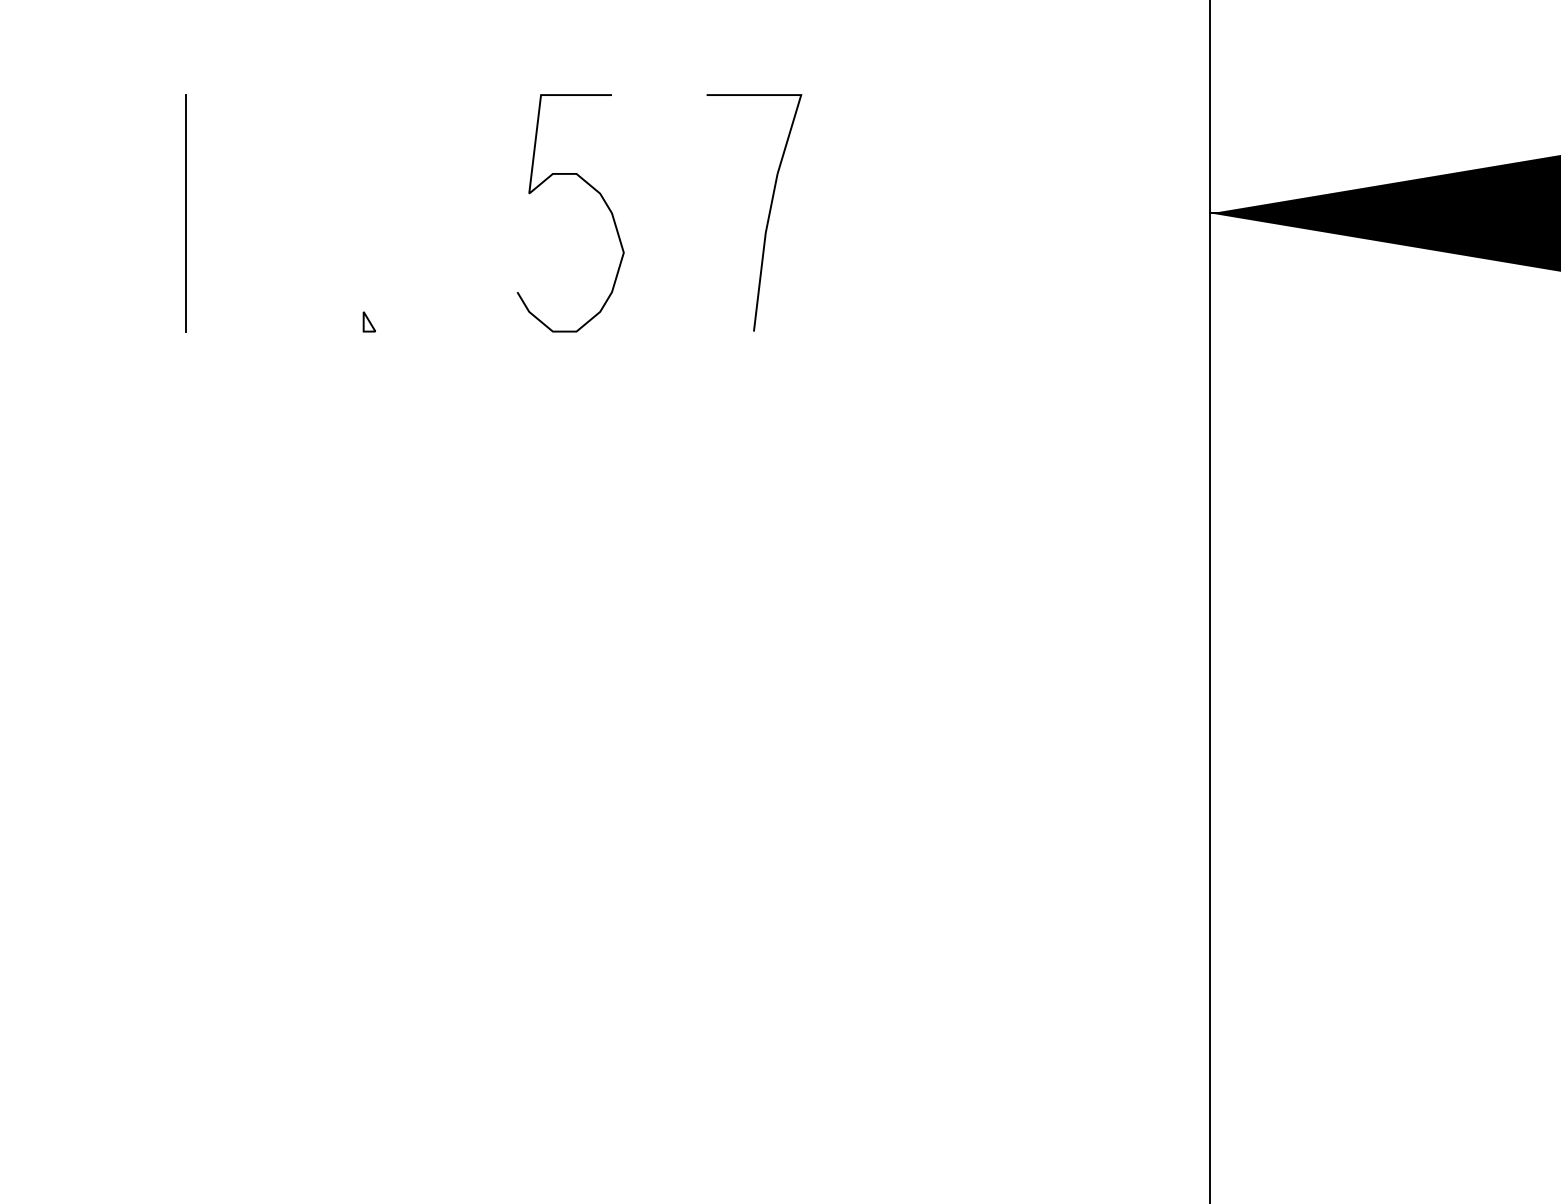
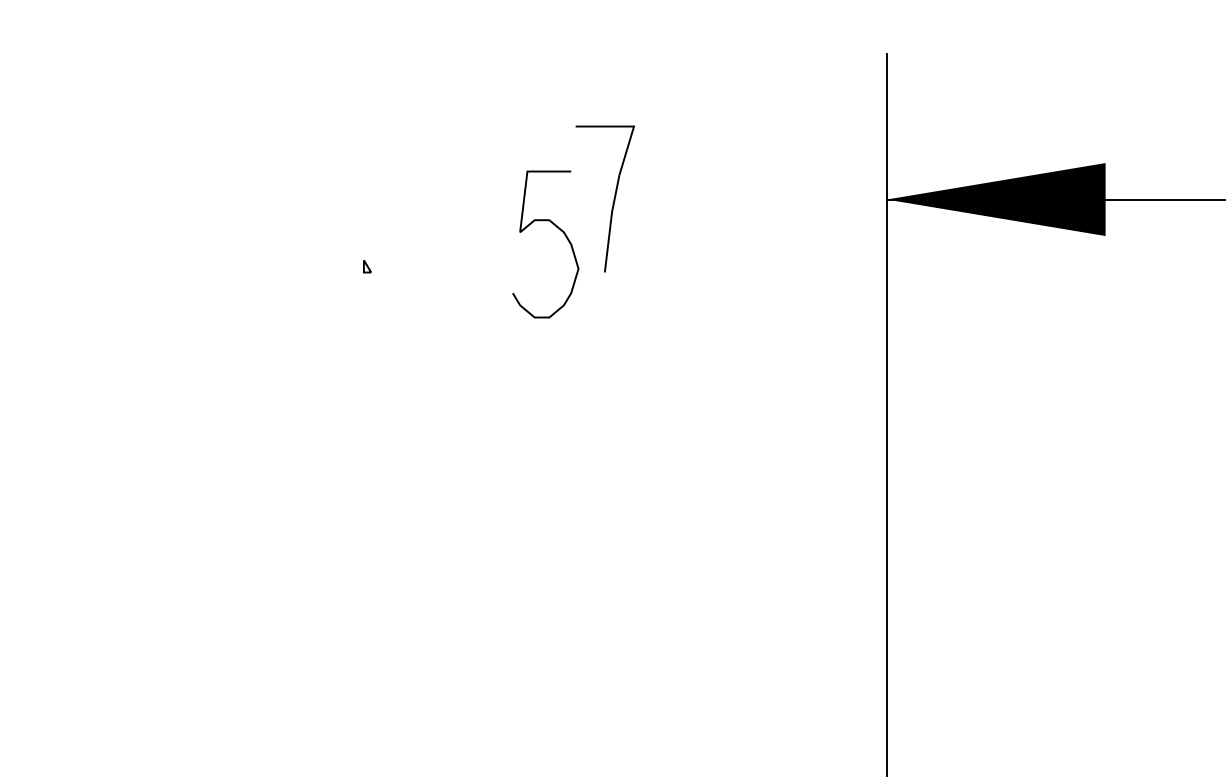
curve: (591, 188) -> (558, 229), moved
line: (186, 213) -> (254, 199), removed

